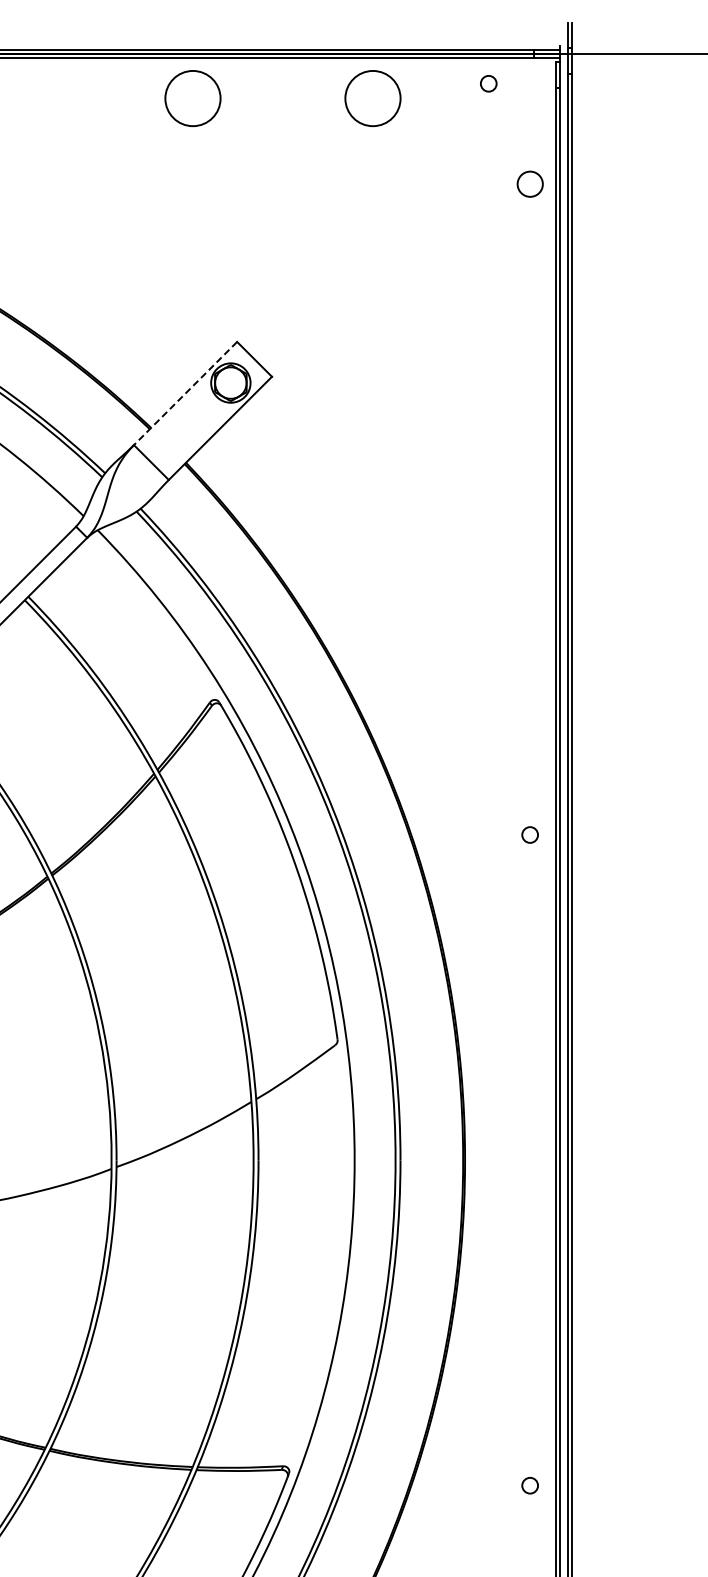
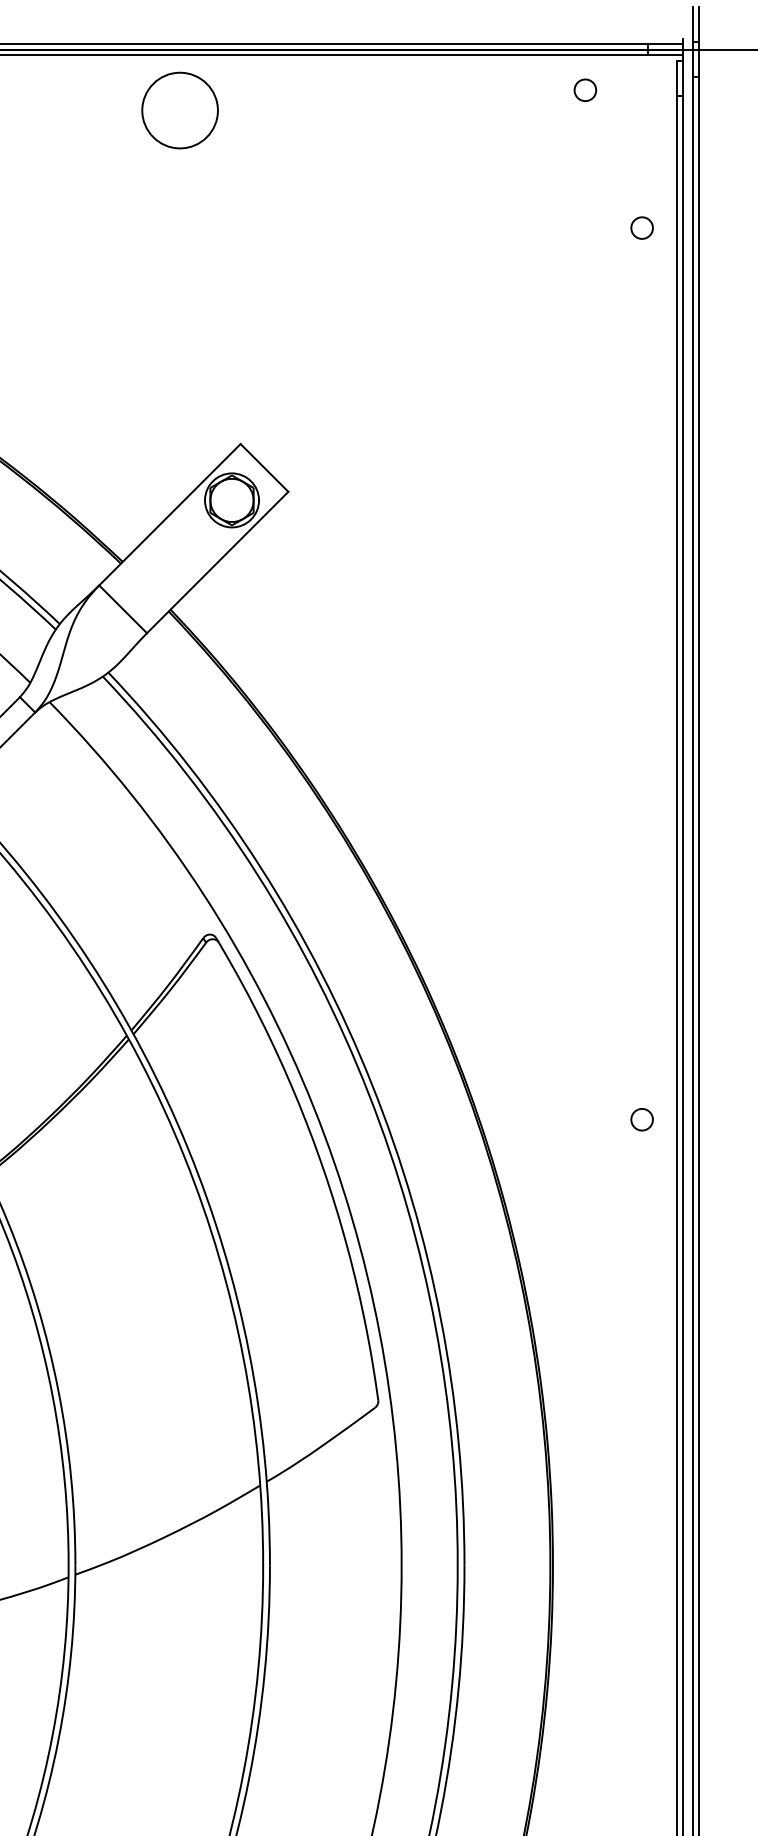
circle: (372, 98) -> (426, 110), removed
circle: (529, 184) -> (641, 228), size x0.62
line: (185, 393) -> (169, 514), dashed -> solid

